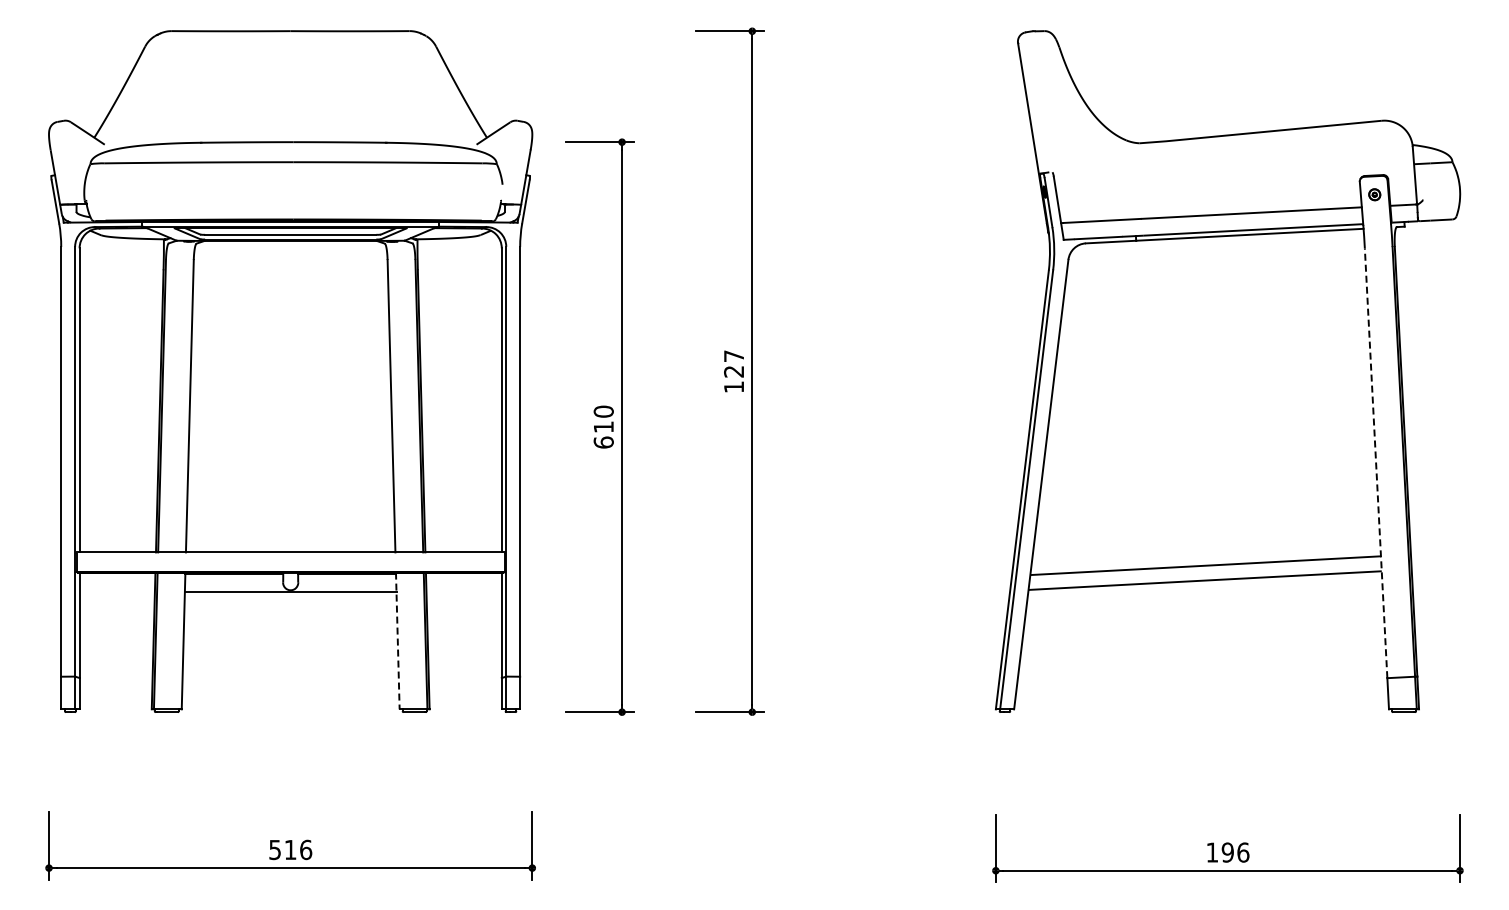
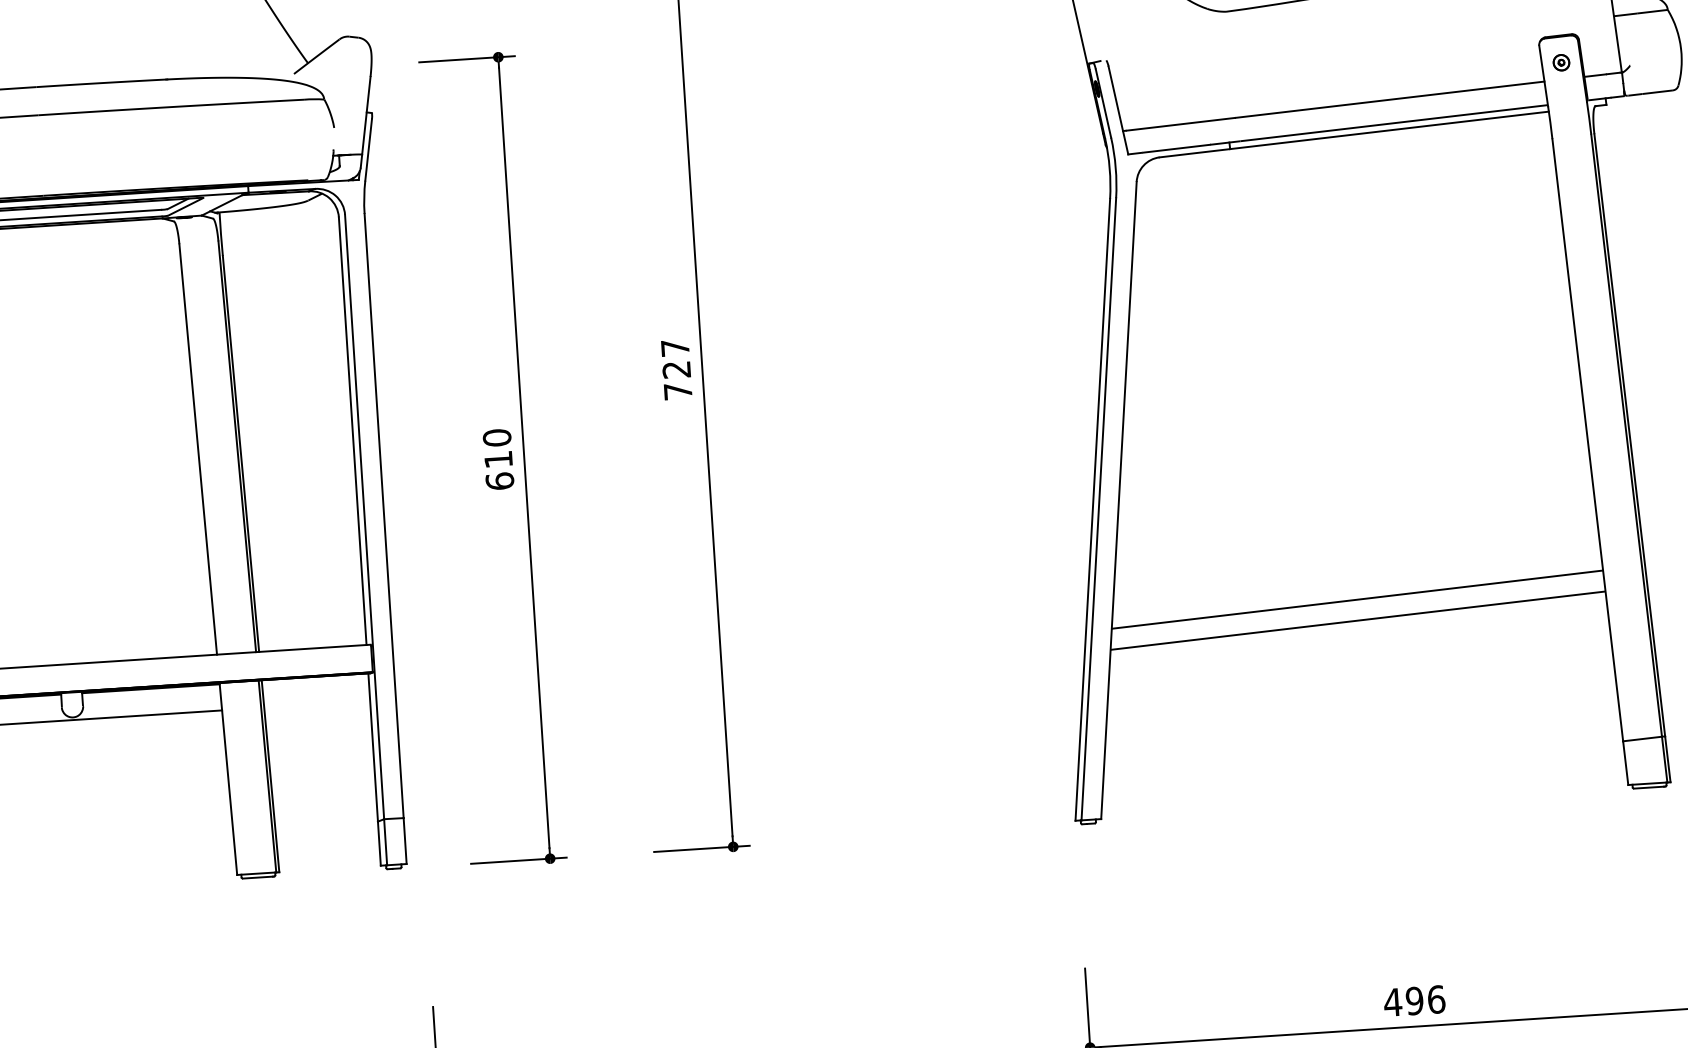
text: (733, 386) -> (677, 390), 127 -> 727
line: (1376, 462) -> (1588, 439), dashed -> solid
line: (397, 641) -> (228, 779), dashed -> solid
text: (1212, 852) -> (1393, 1002), 196 -> 496

